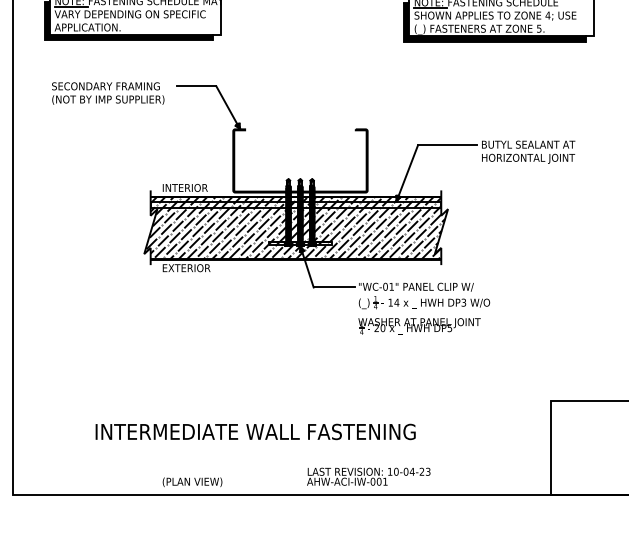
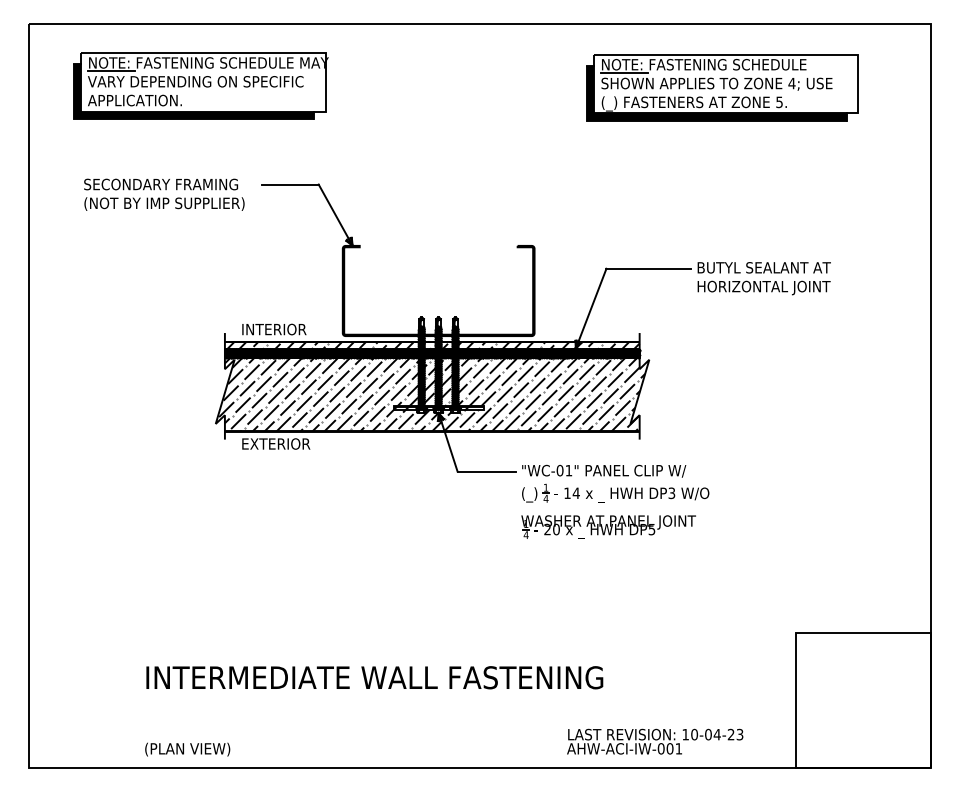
hatch: (295, 204) -> (431, 352), added
text: (369, 476) -> (655, 741), moved
text: (192, 482) -> (187, 749), moved

